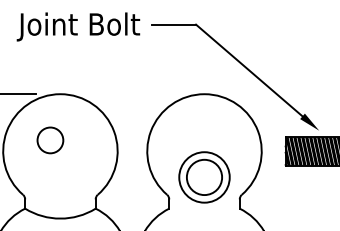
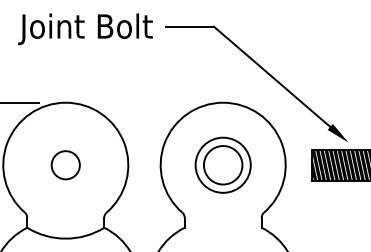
circle: (50, 140) -> (65, 165), moved
part: (204, 177) -> (223, 165), moved

